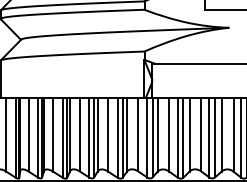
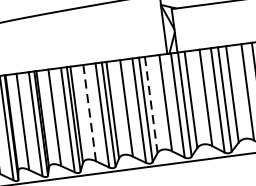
line: (79, 134) -> (89, 113), solid -> dashed
line: (127, 134) -> (151, 104), solid -> dashed

